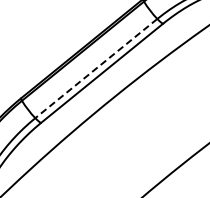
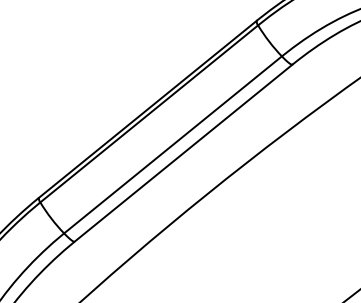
line: (96, 68) -> (173, 144), dashed -> solid

